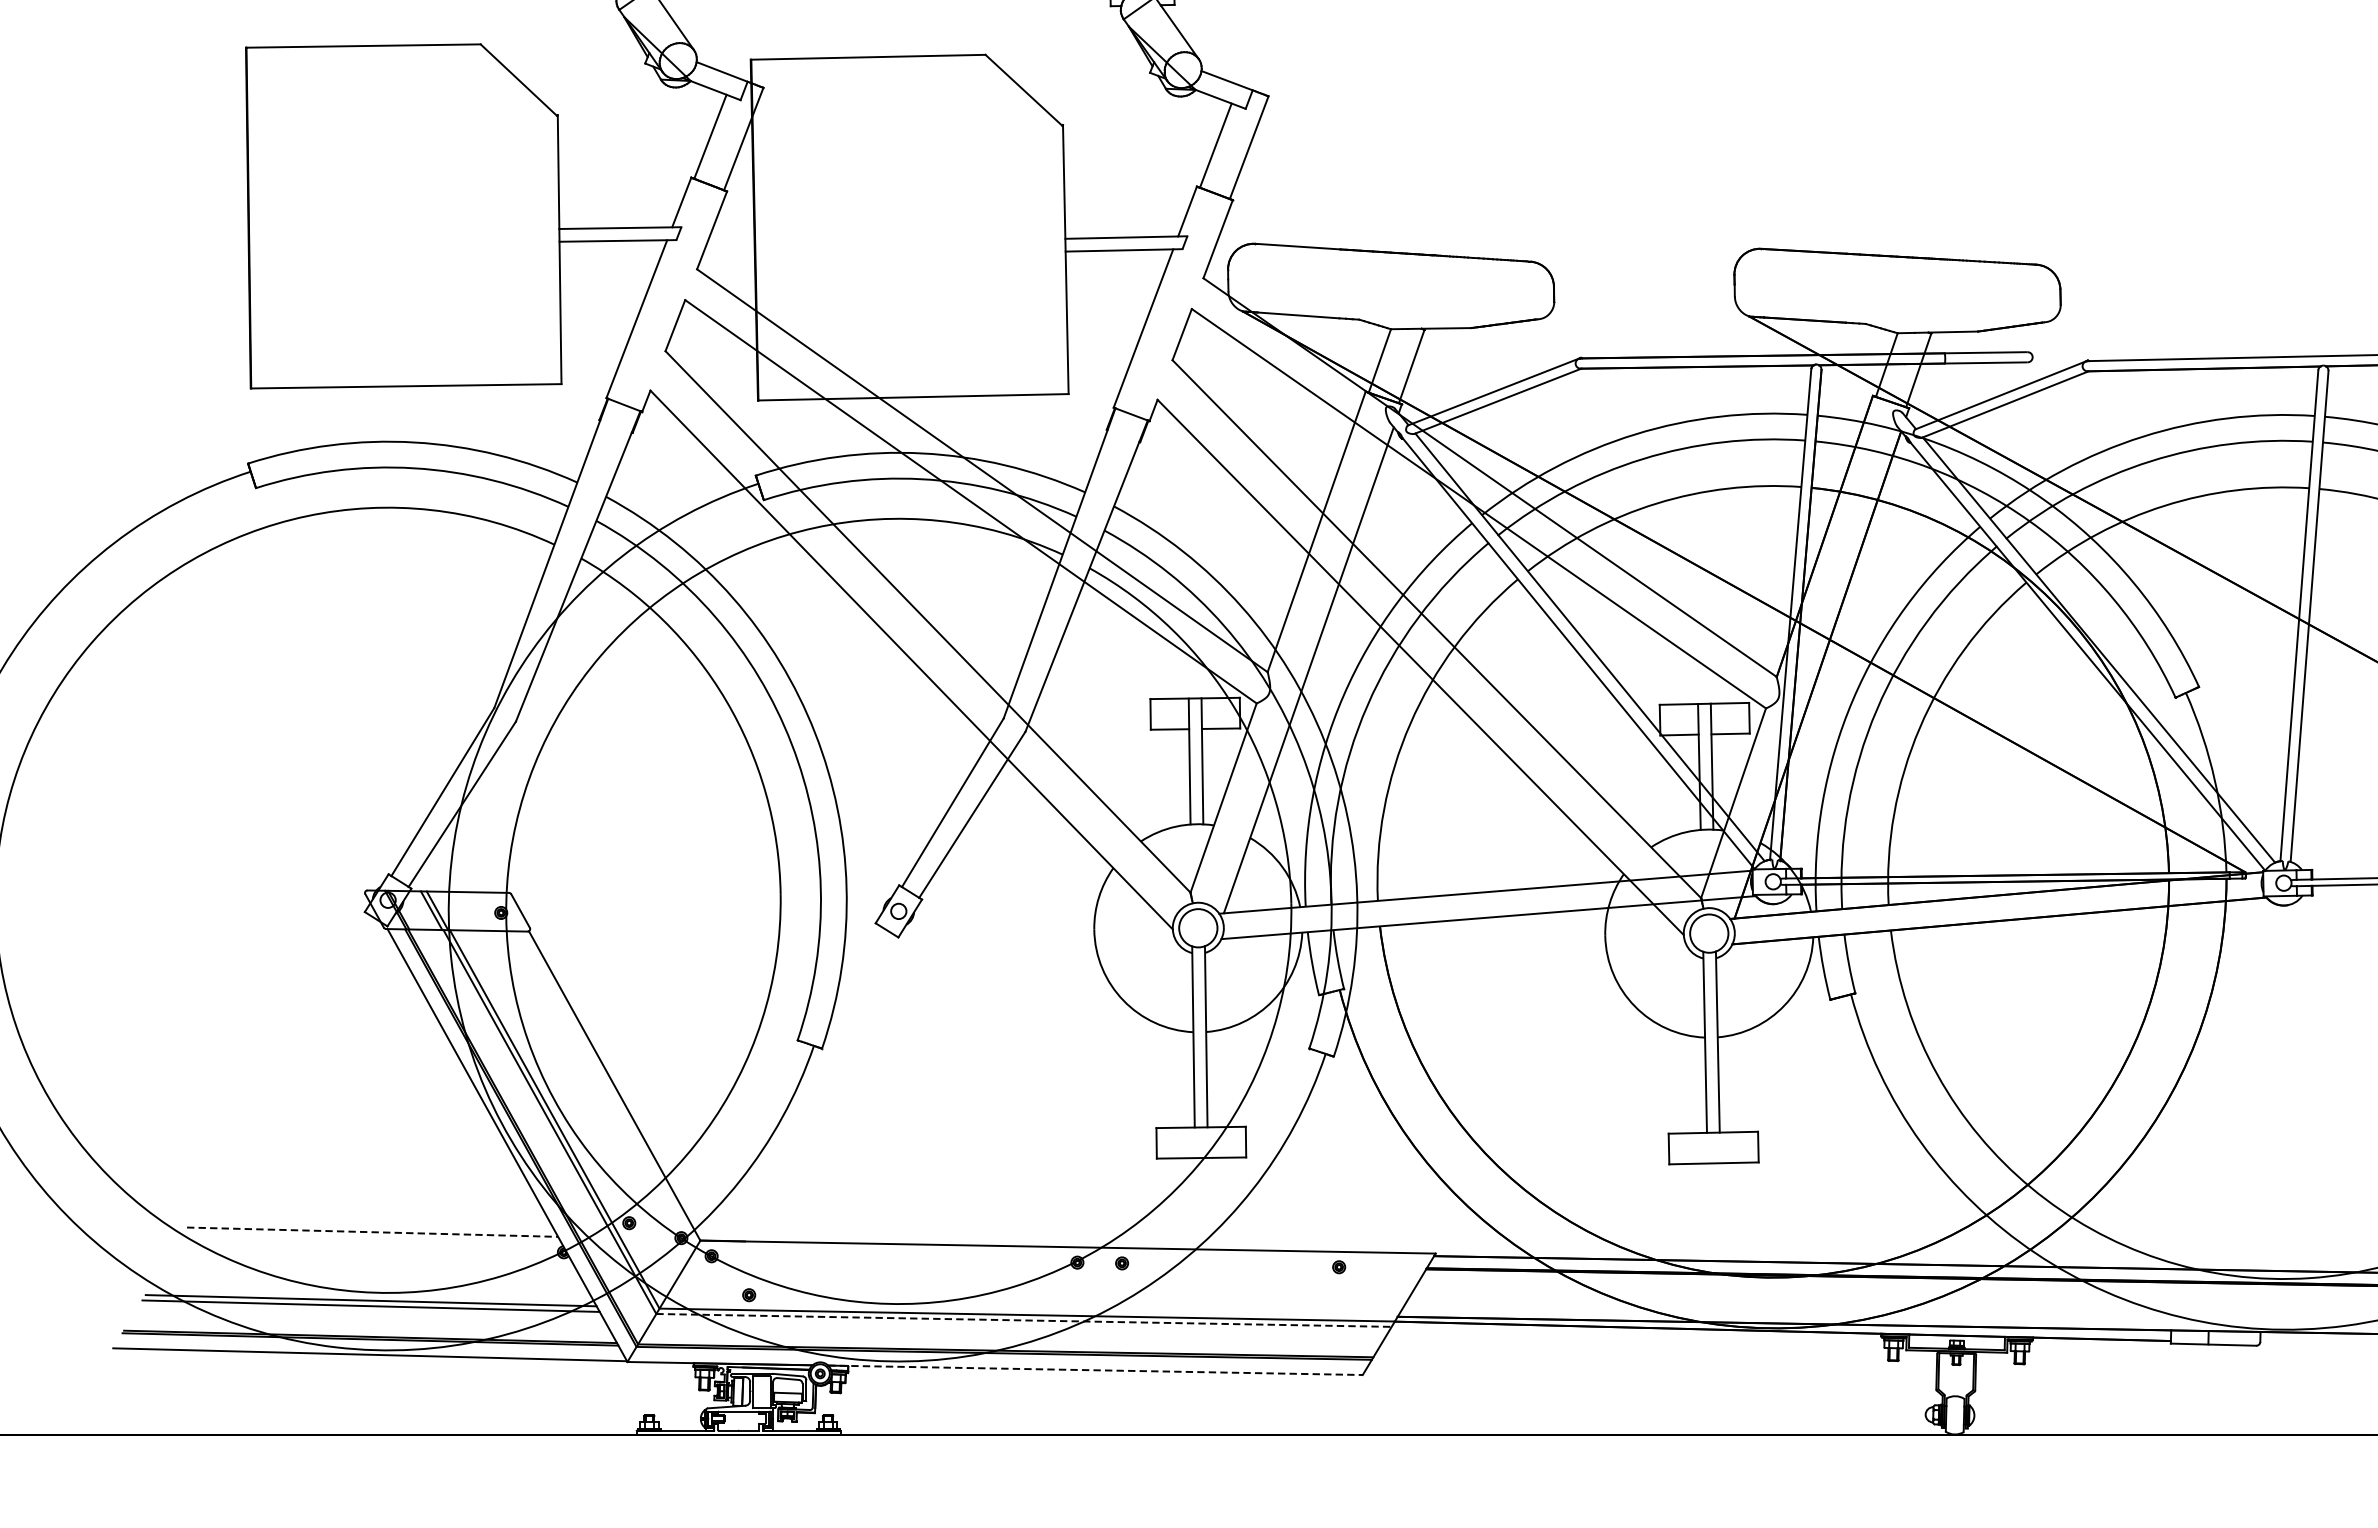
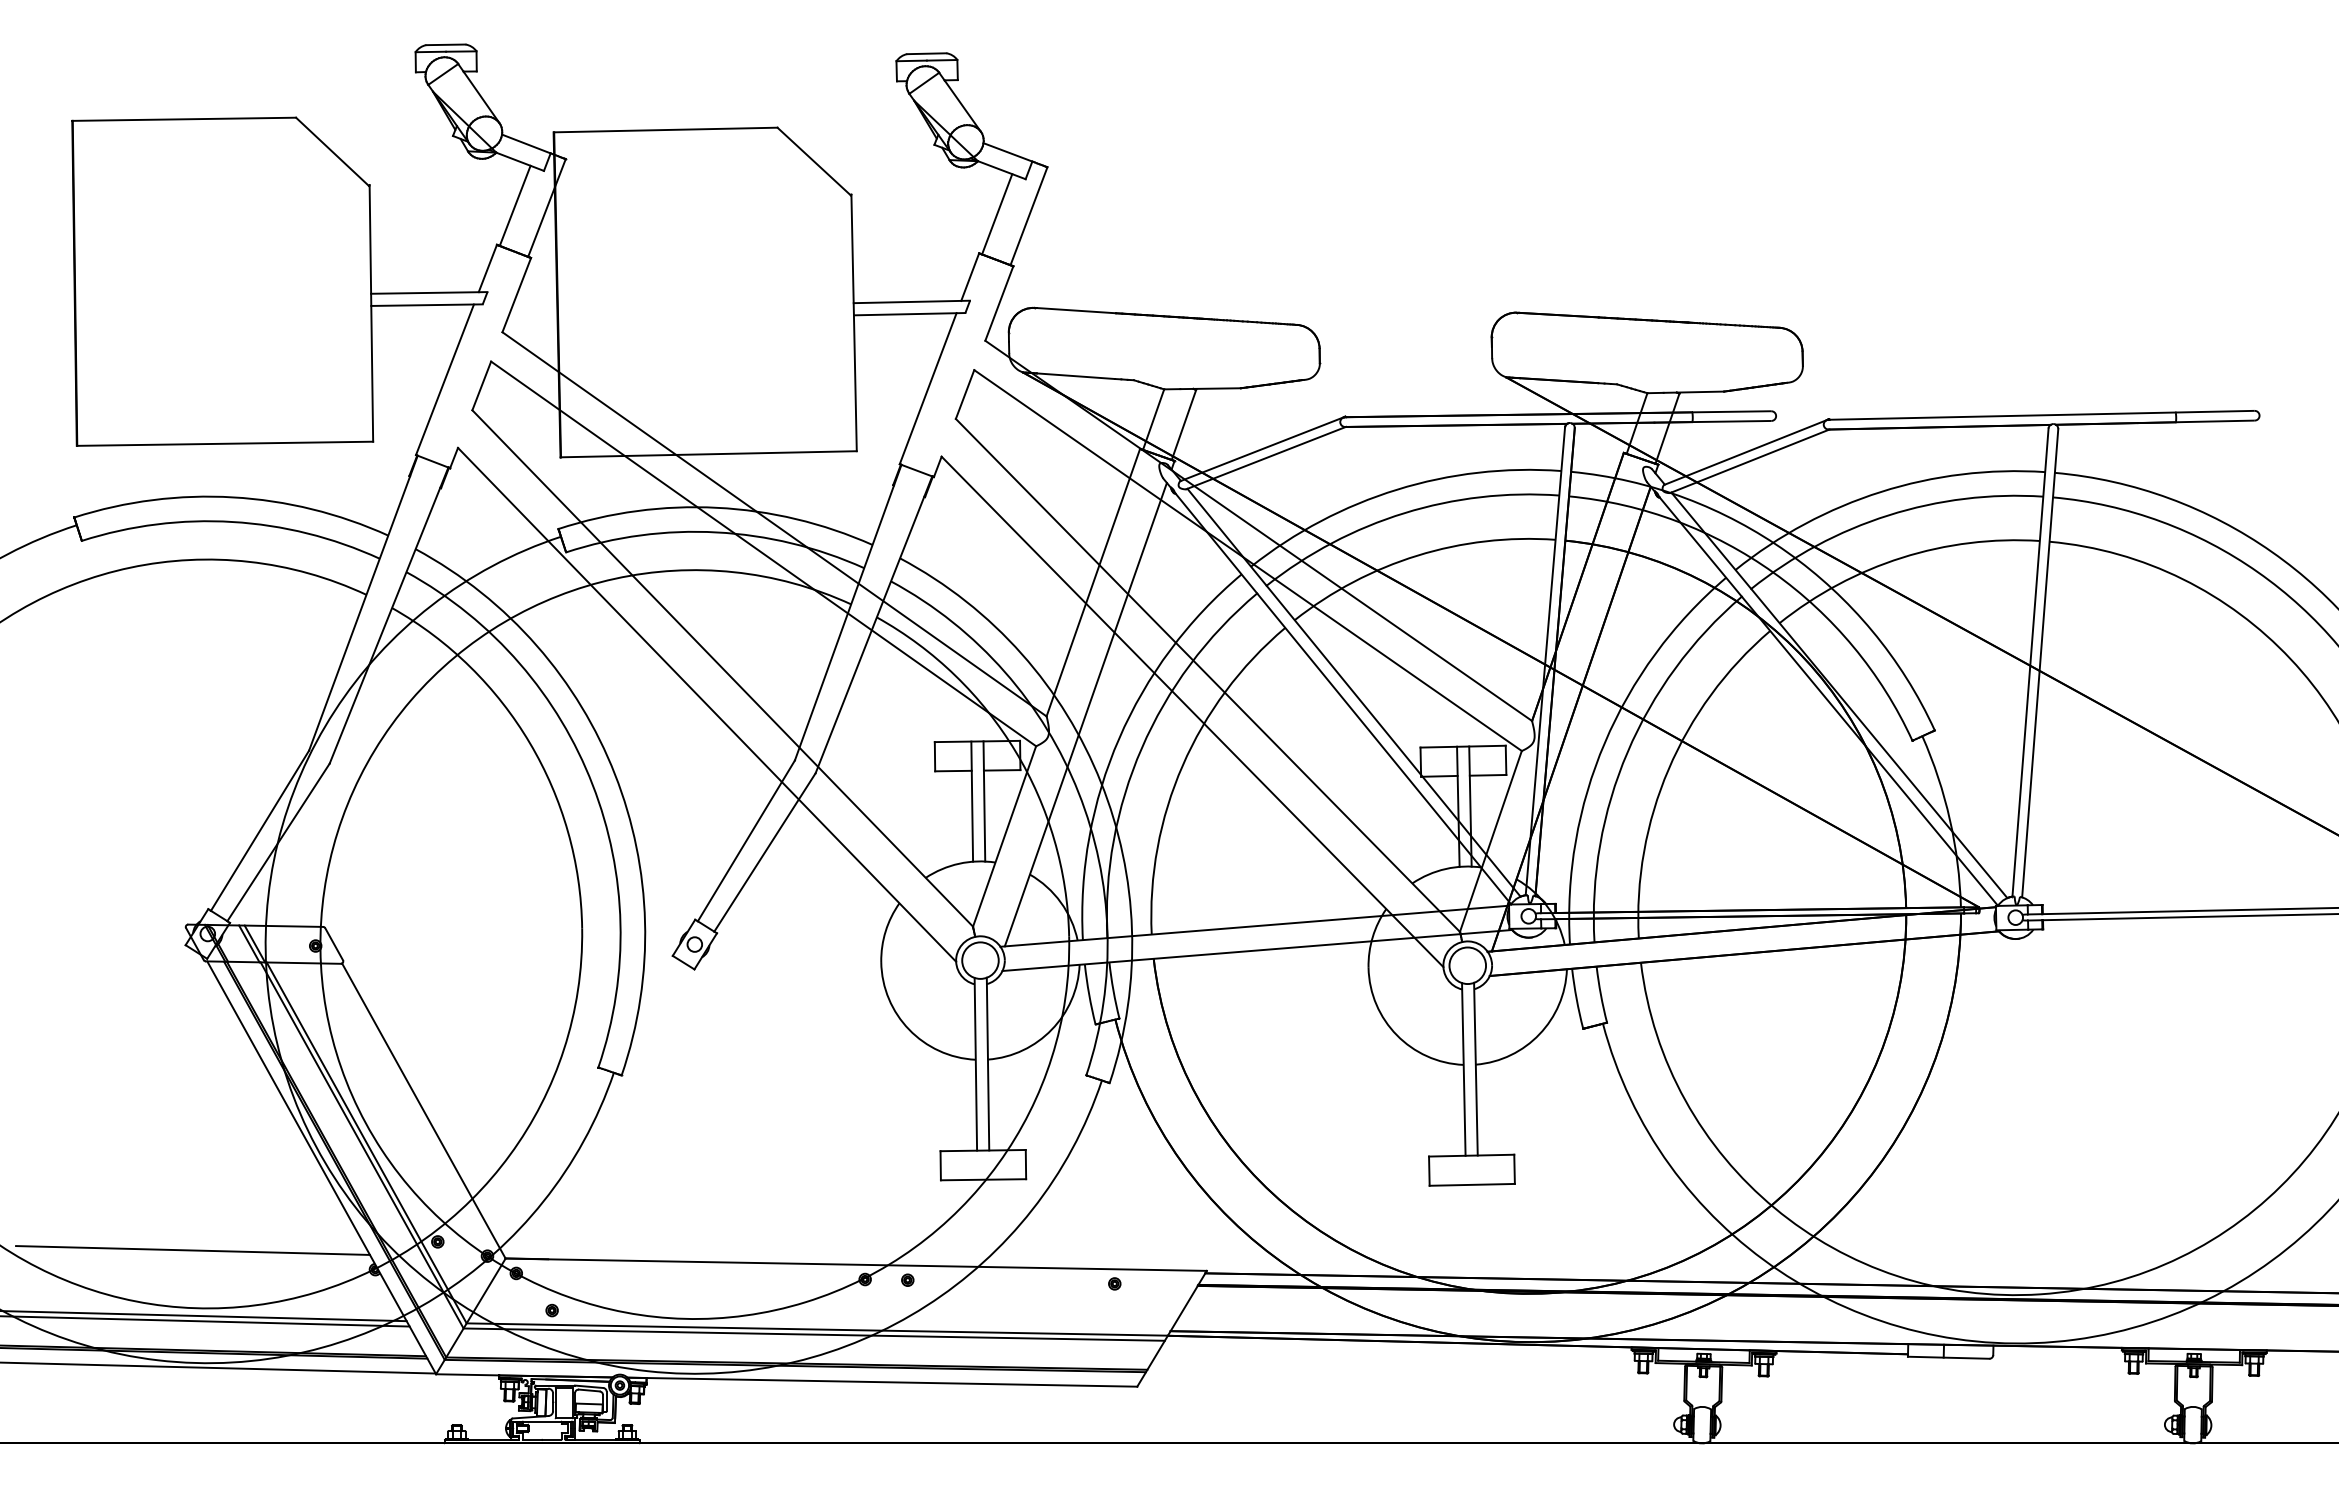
line: (372, 1232) -> (192, 1250), dashed -> solid
line: (1024, 1320) -> (814, 1334), dashed -> solid
line: (1095, 1370) -> (882, 1382), dashed -> solid

